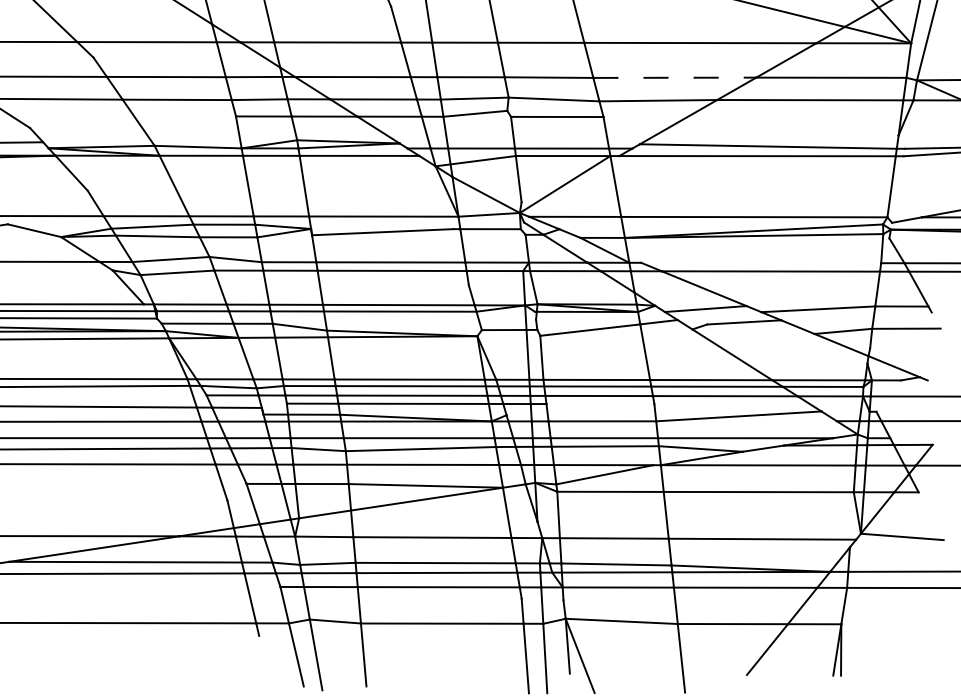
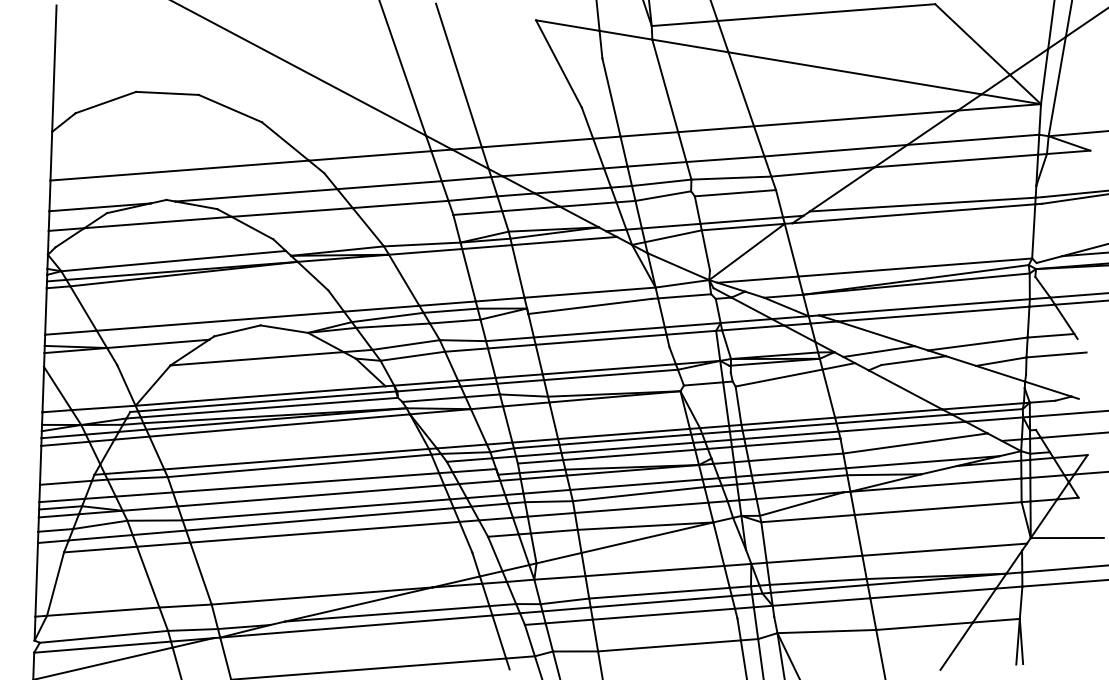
line: (674, 77) -> (835, 150), dashed -> solid
line: (761, 263) -> (924, 307), added
line: (599, 403) -> (792, 441), added

